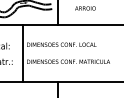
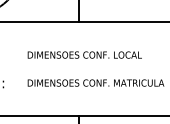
line: (23, 52) -> (21, 67), removed

